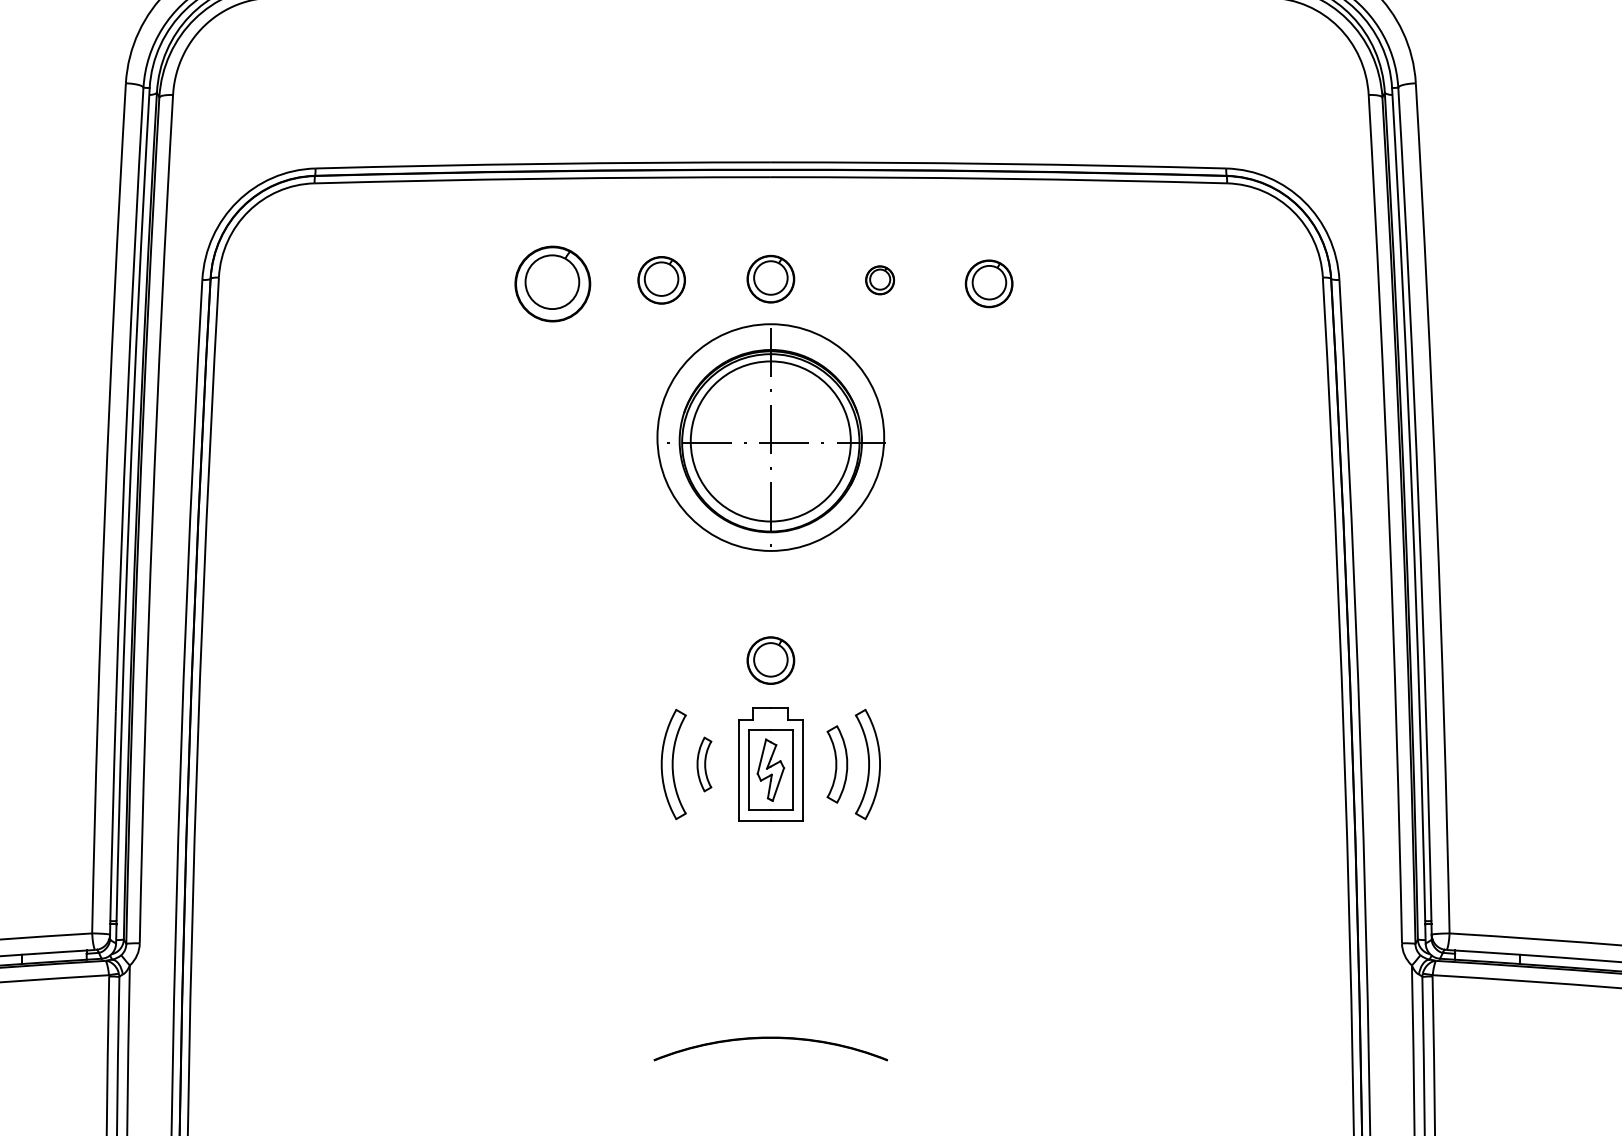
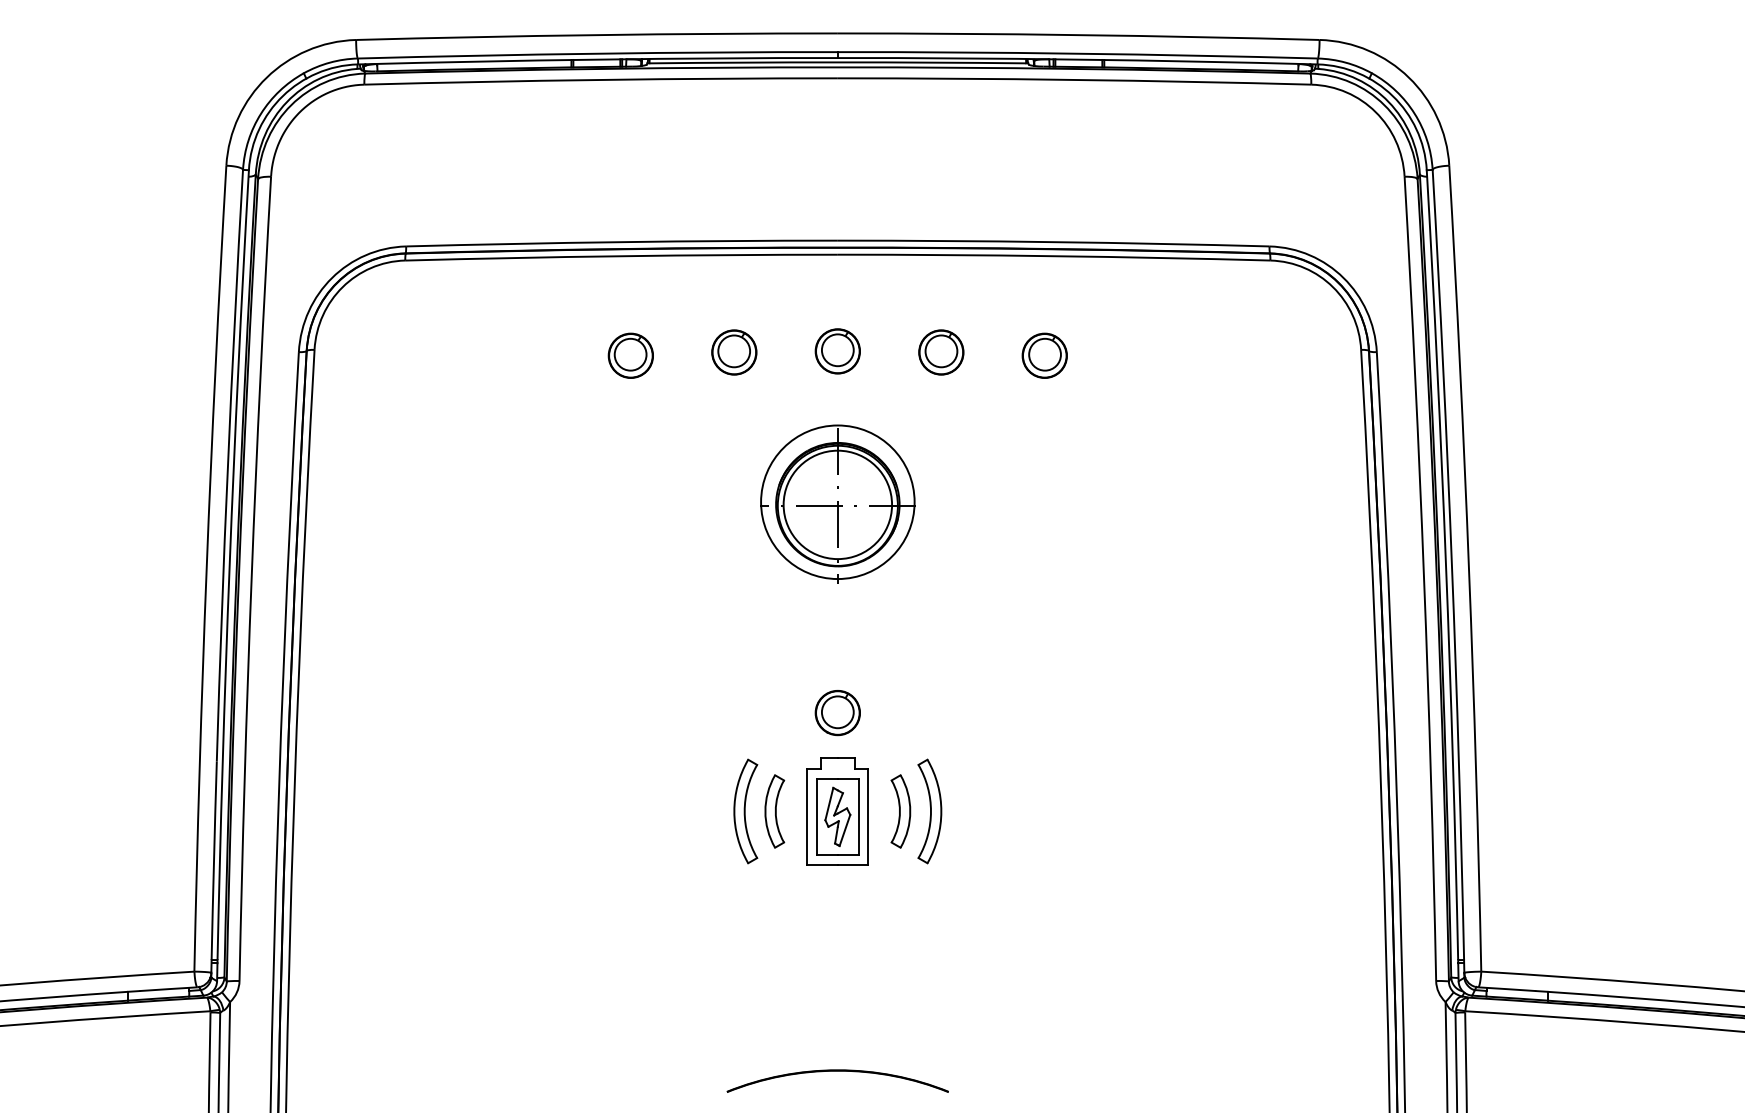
part: (880, 280) -> (941, 352), size x1.67
part: (552, 283) -> (630, 355), size x0.62
part: (770, 439) -> (837, 503), size x0.71
part: (704, 764) -> (774, 811), size x1.43

